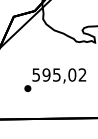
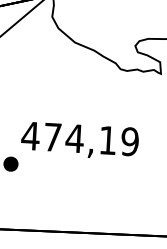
text: (59, 74) -> (80, 137), 595,02 -> 474,19

